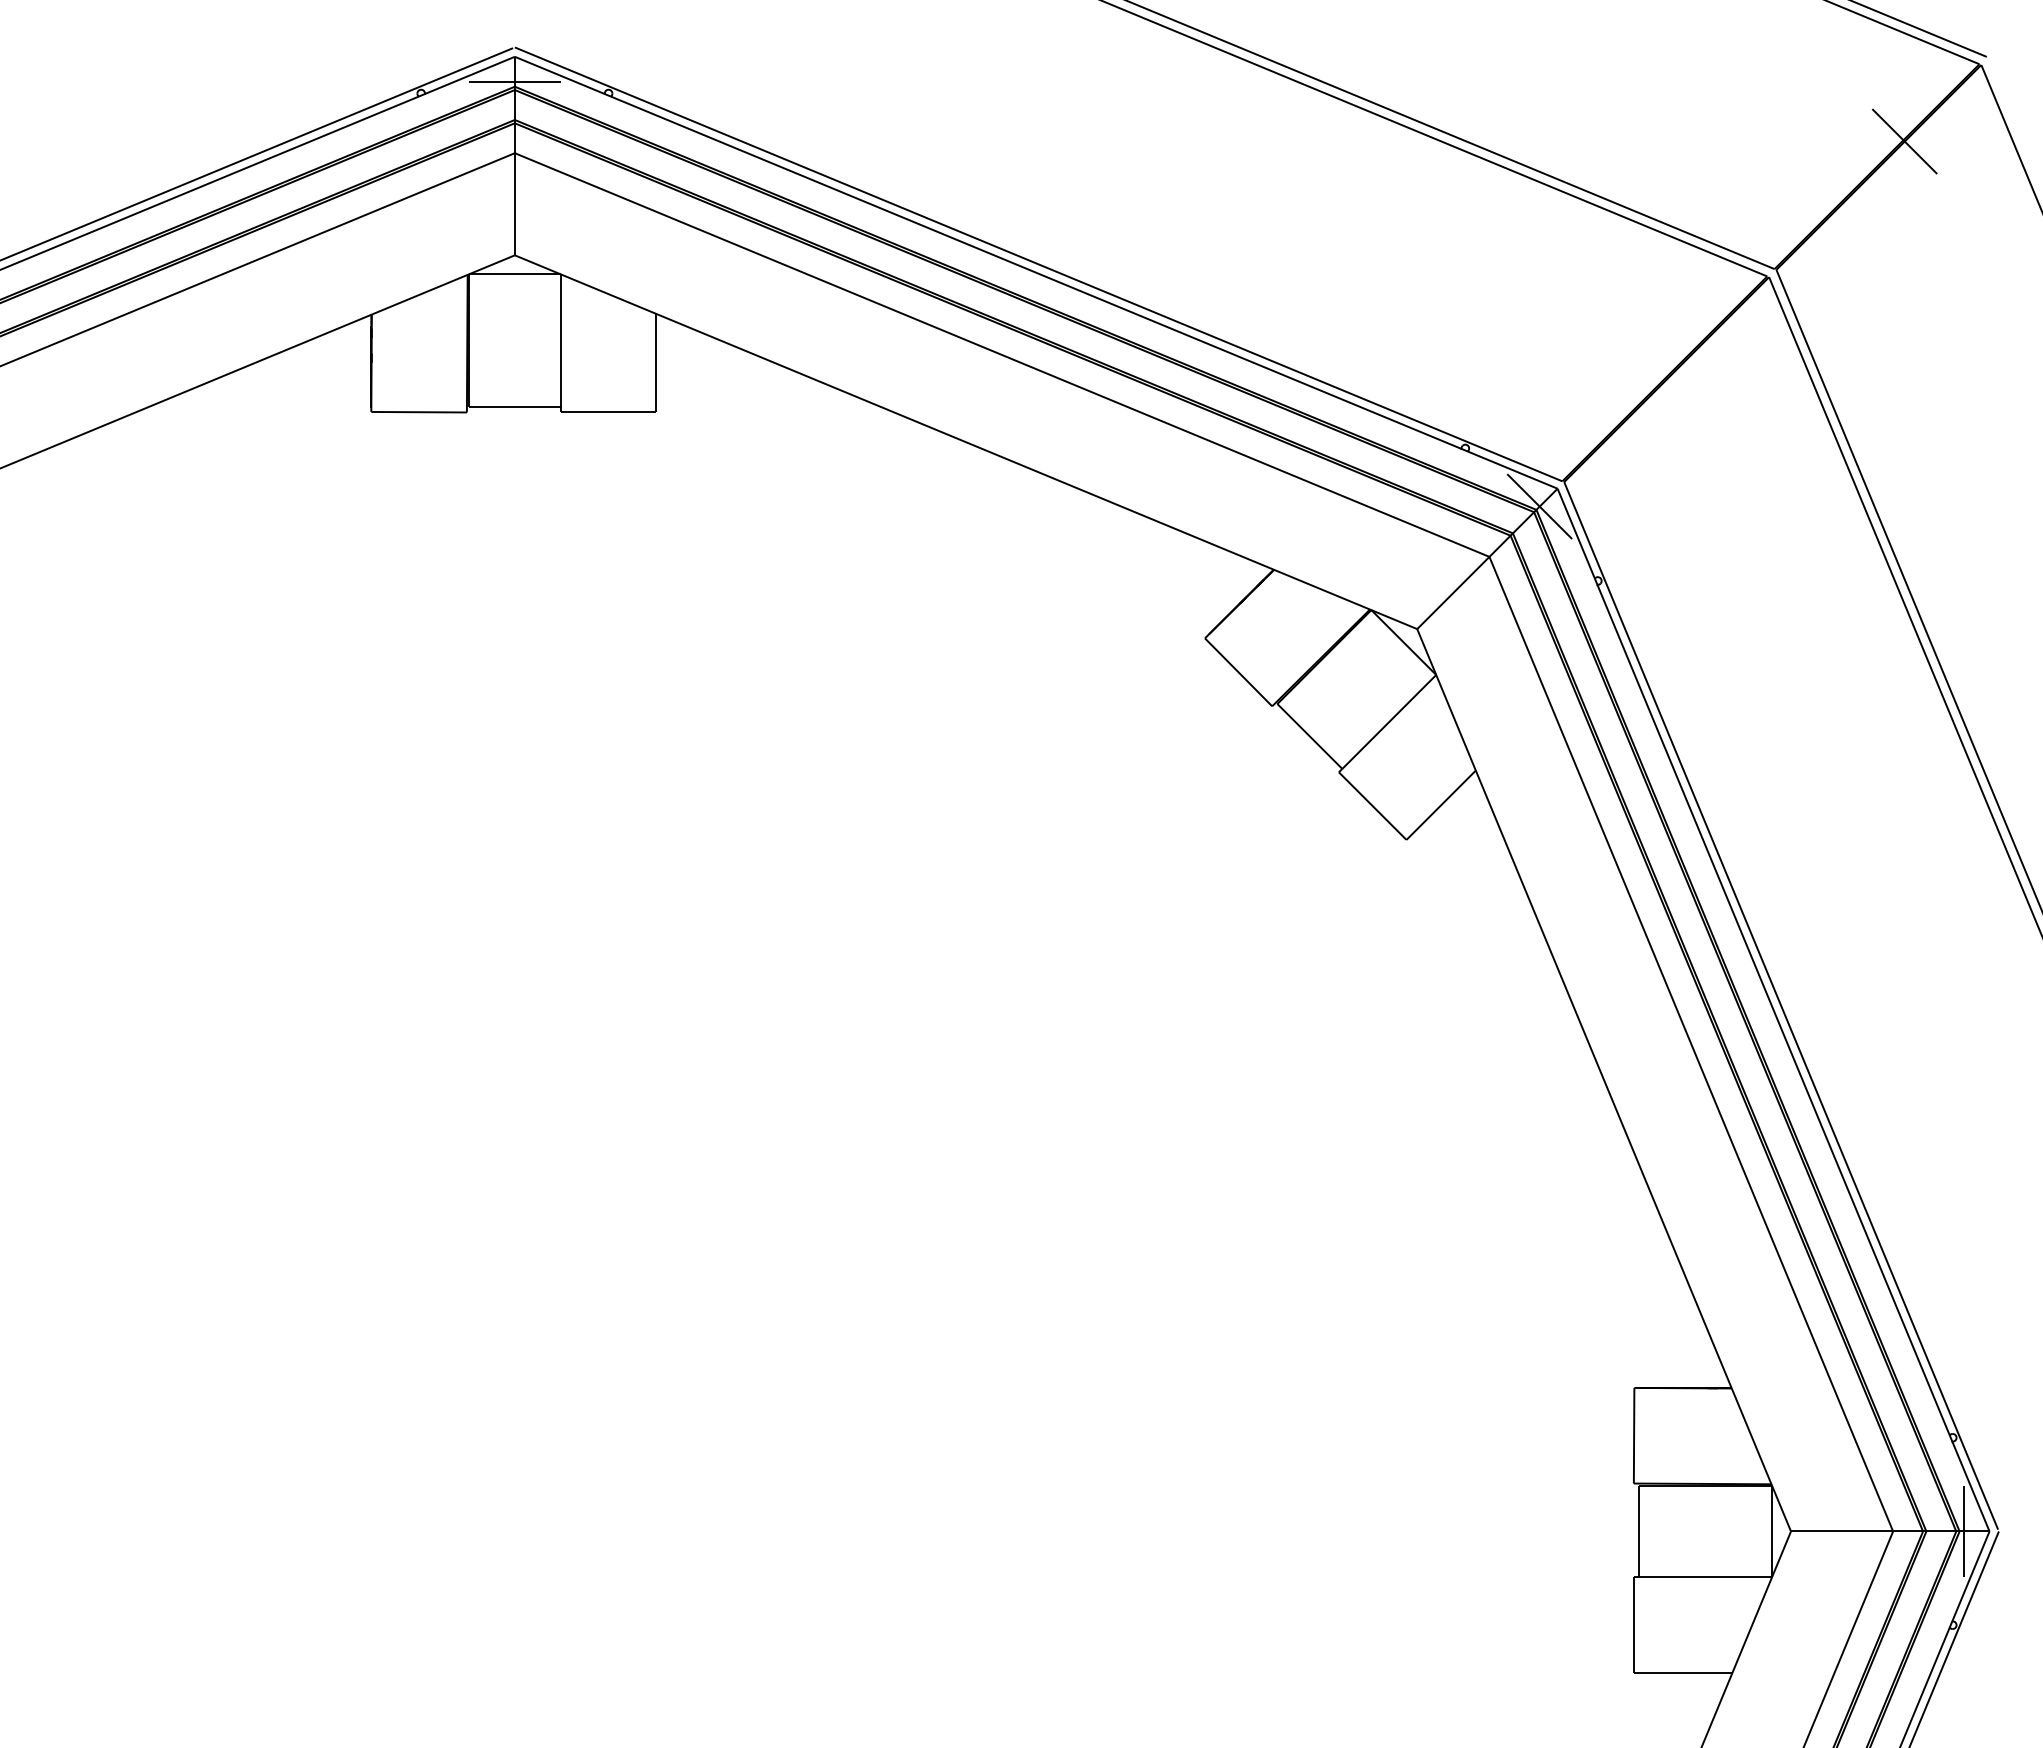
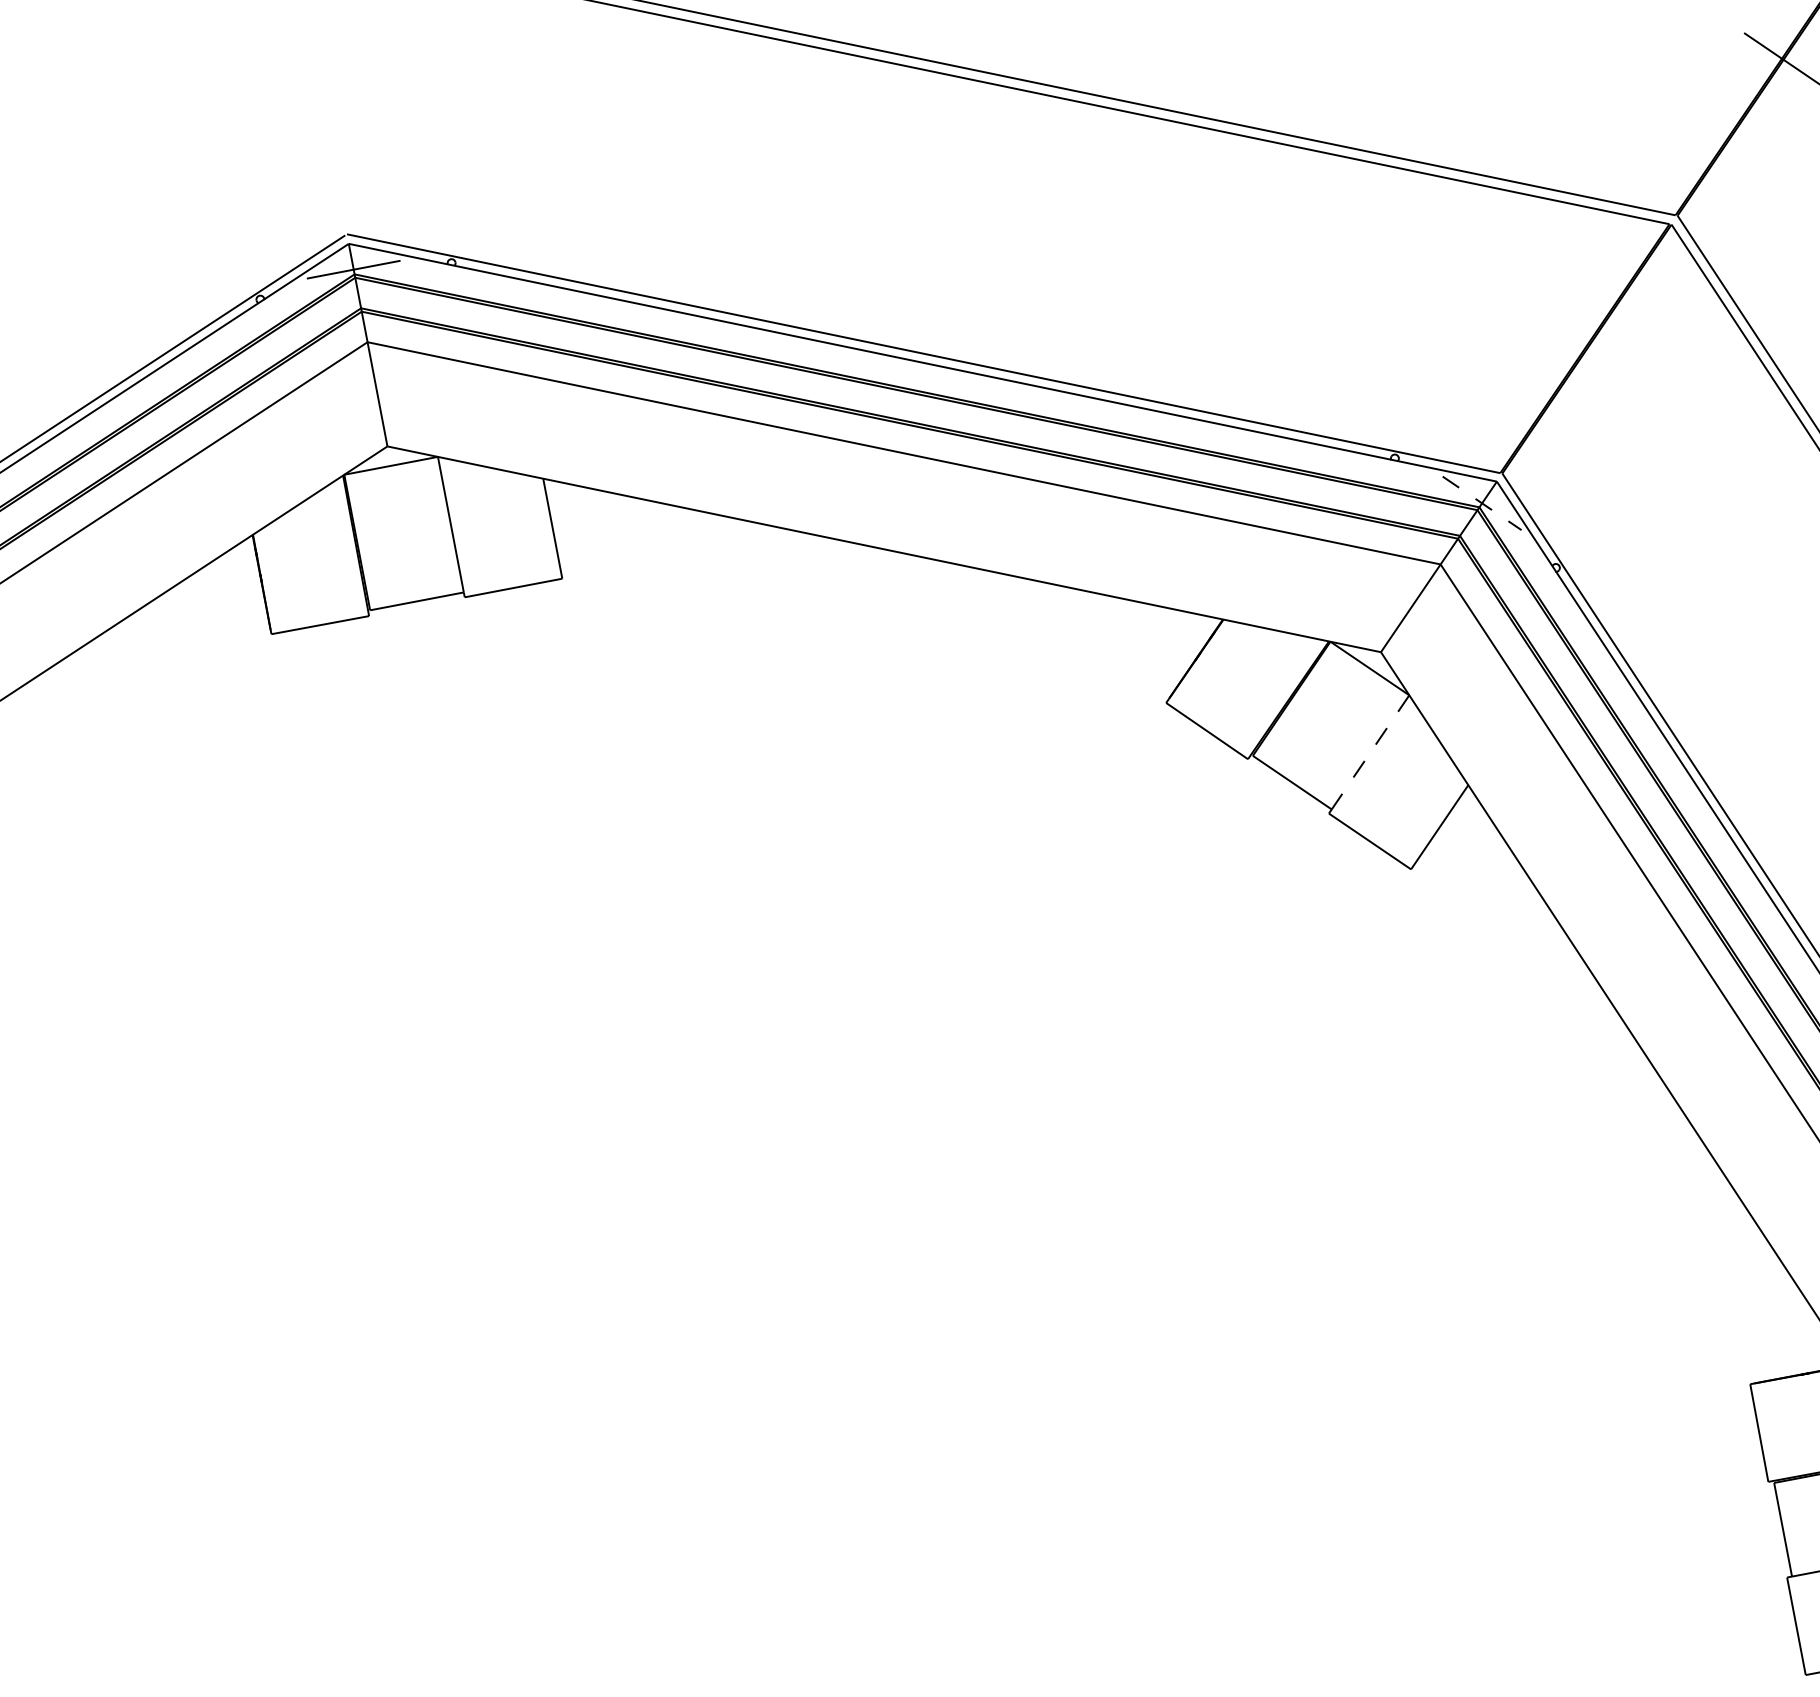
line: (1539, 506) -> (1481, 503), solid -> dashed
line: (1388, 722) -> (1369, 753), solid -> dashed

